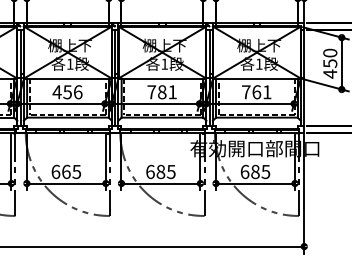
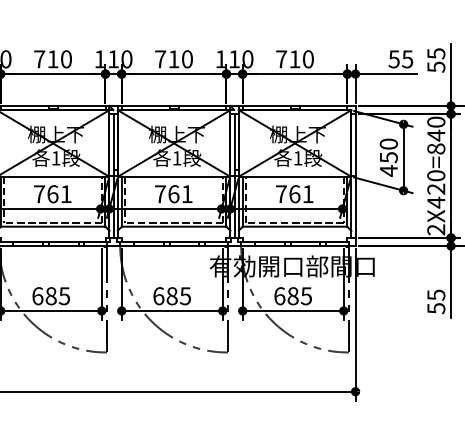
text: (67, 92) -> (52, 194), 456 -> 761
text: (161, 92) -> (173, 194), 781 -> 761
text: (65, 172) -> (50, 296), 665 -> 685

